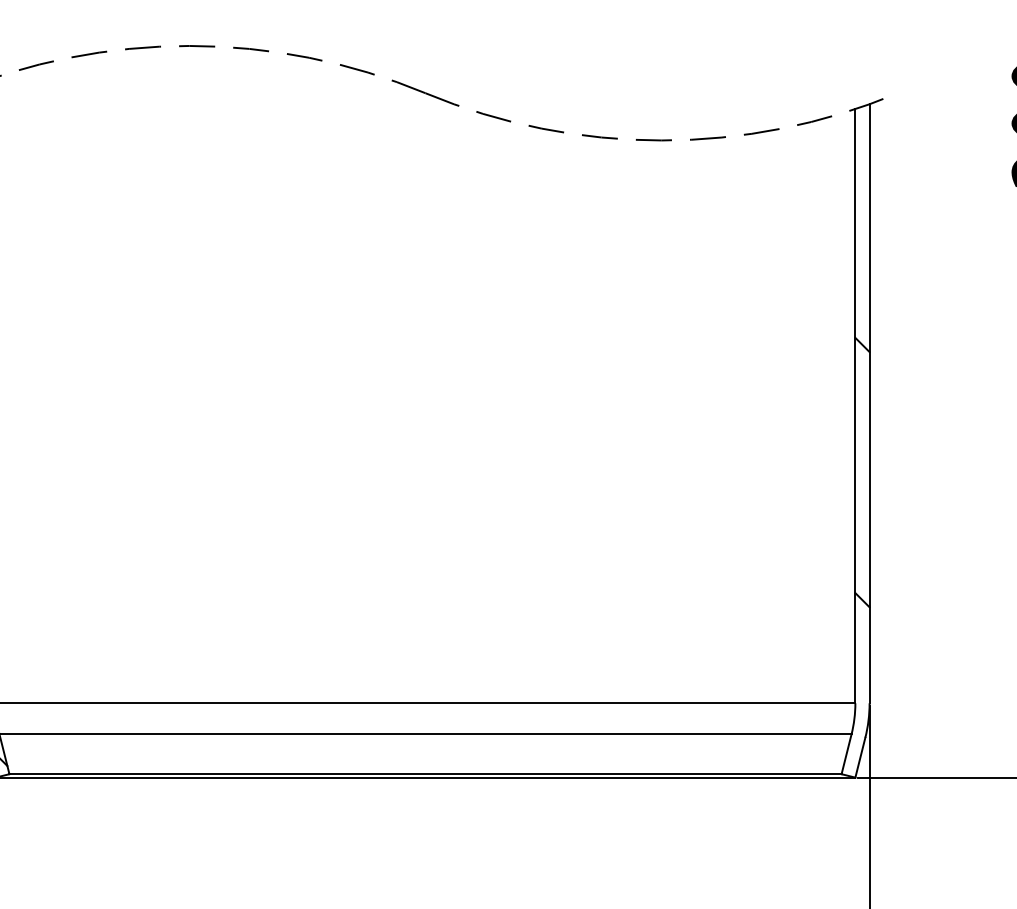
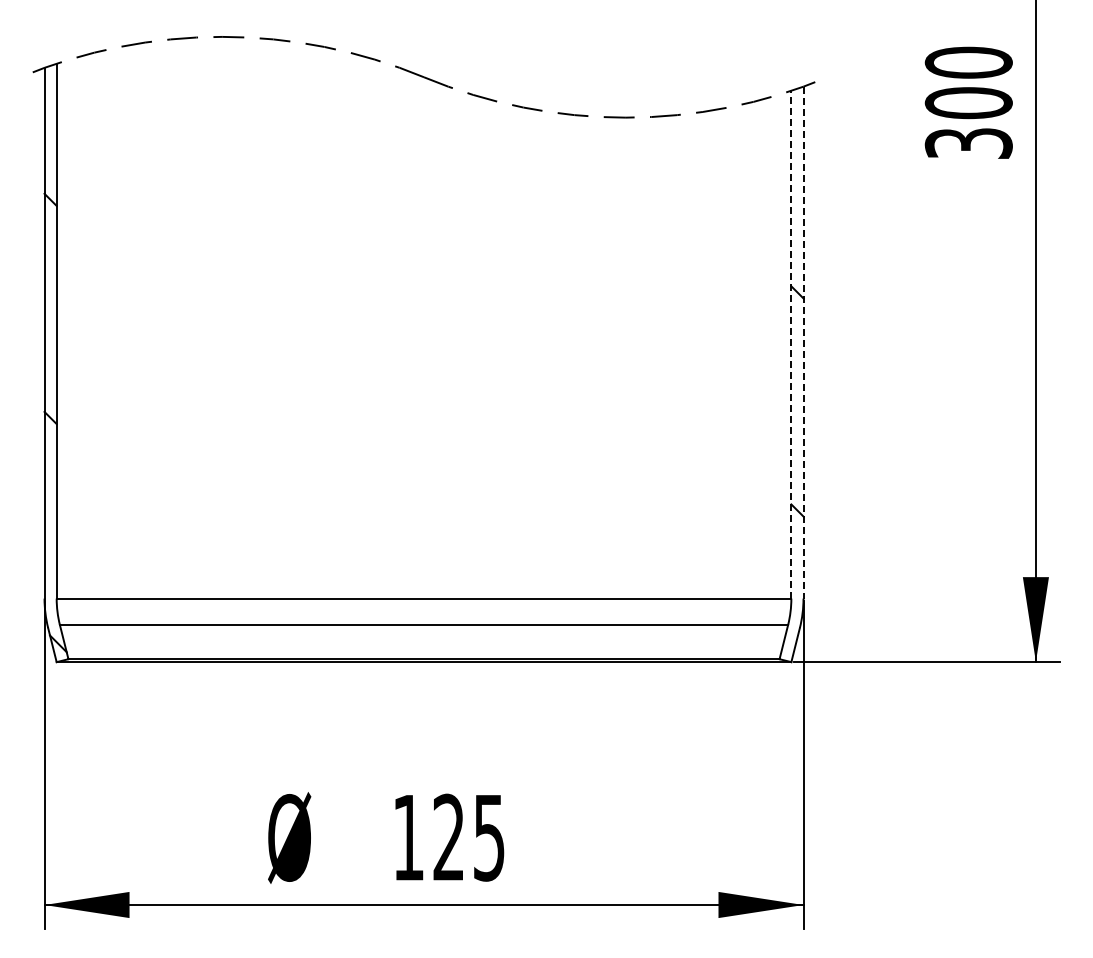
line: (869, 403) -> (803, 342), solid -> dashed
line: (855, 405) -> (791, 344), solid -> dashed

